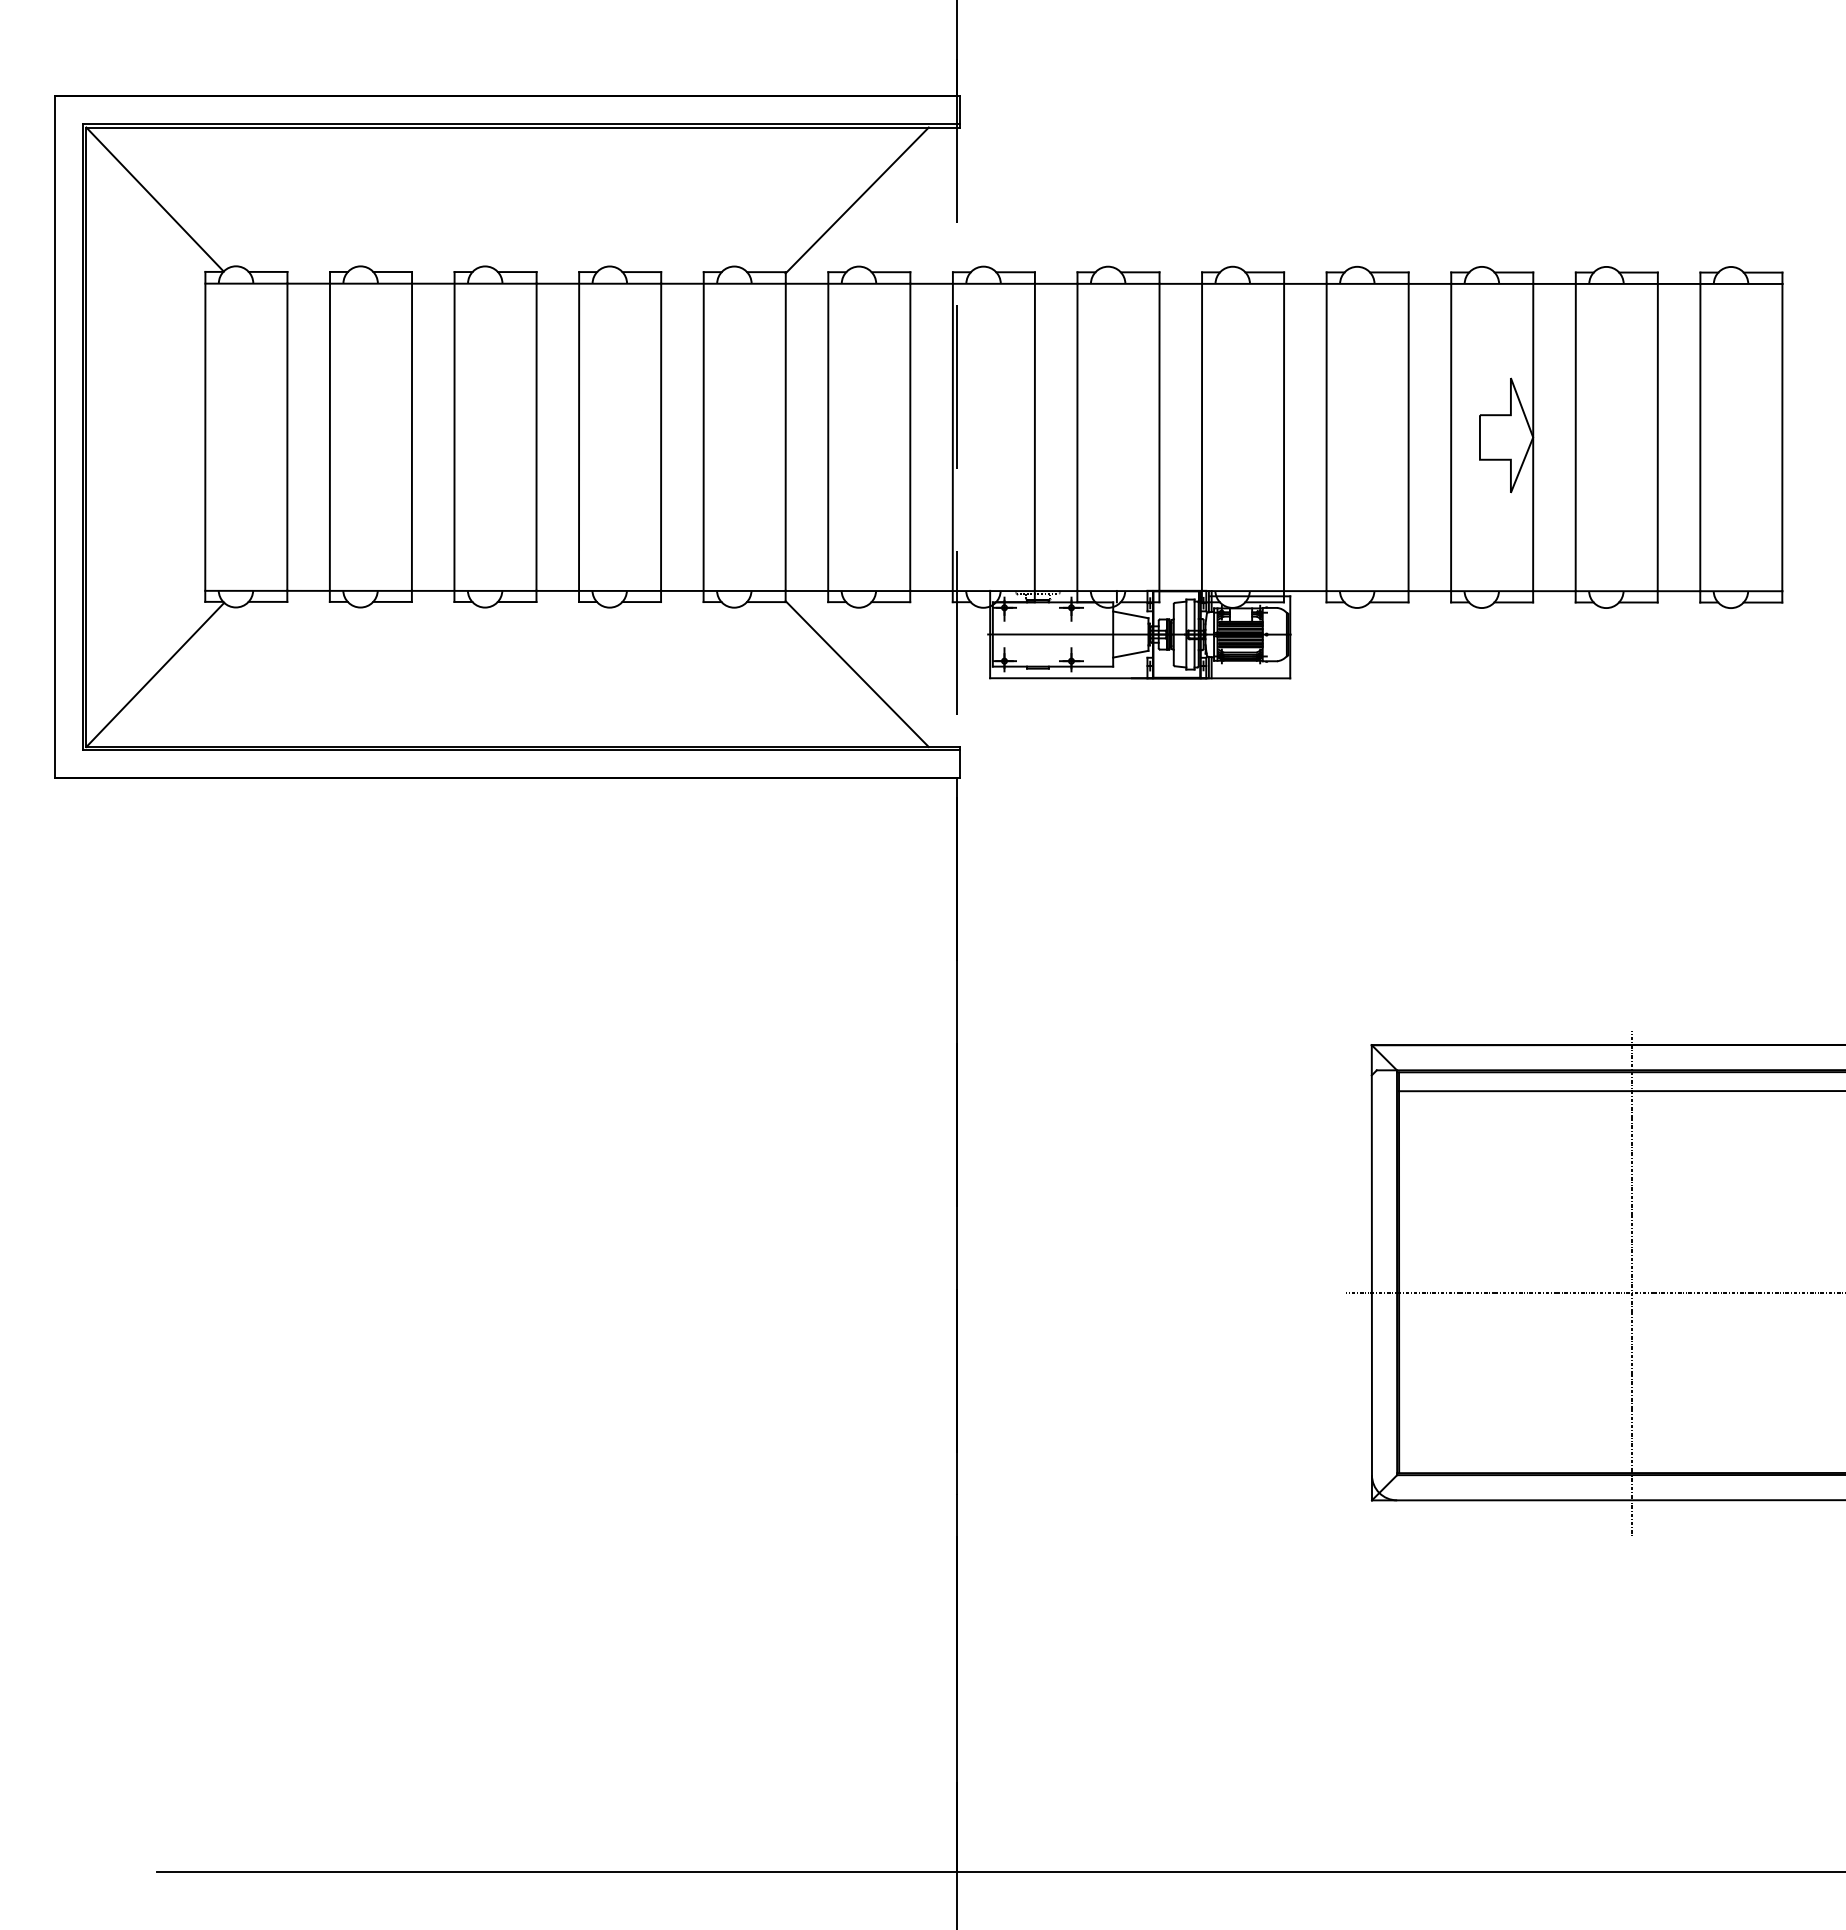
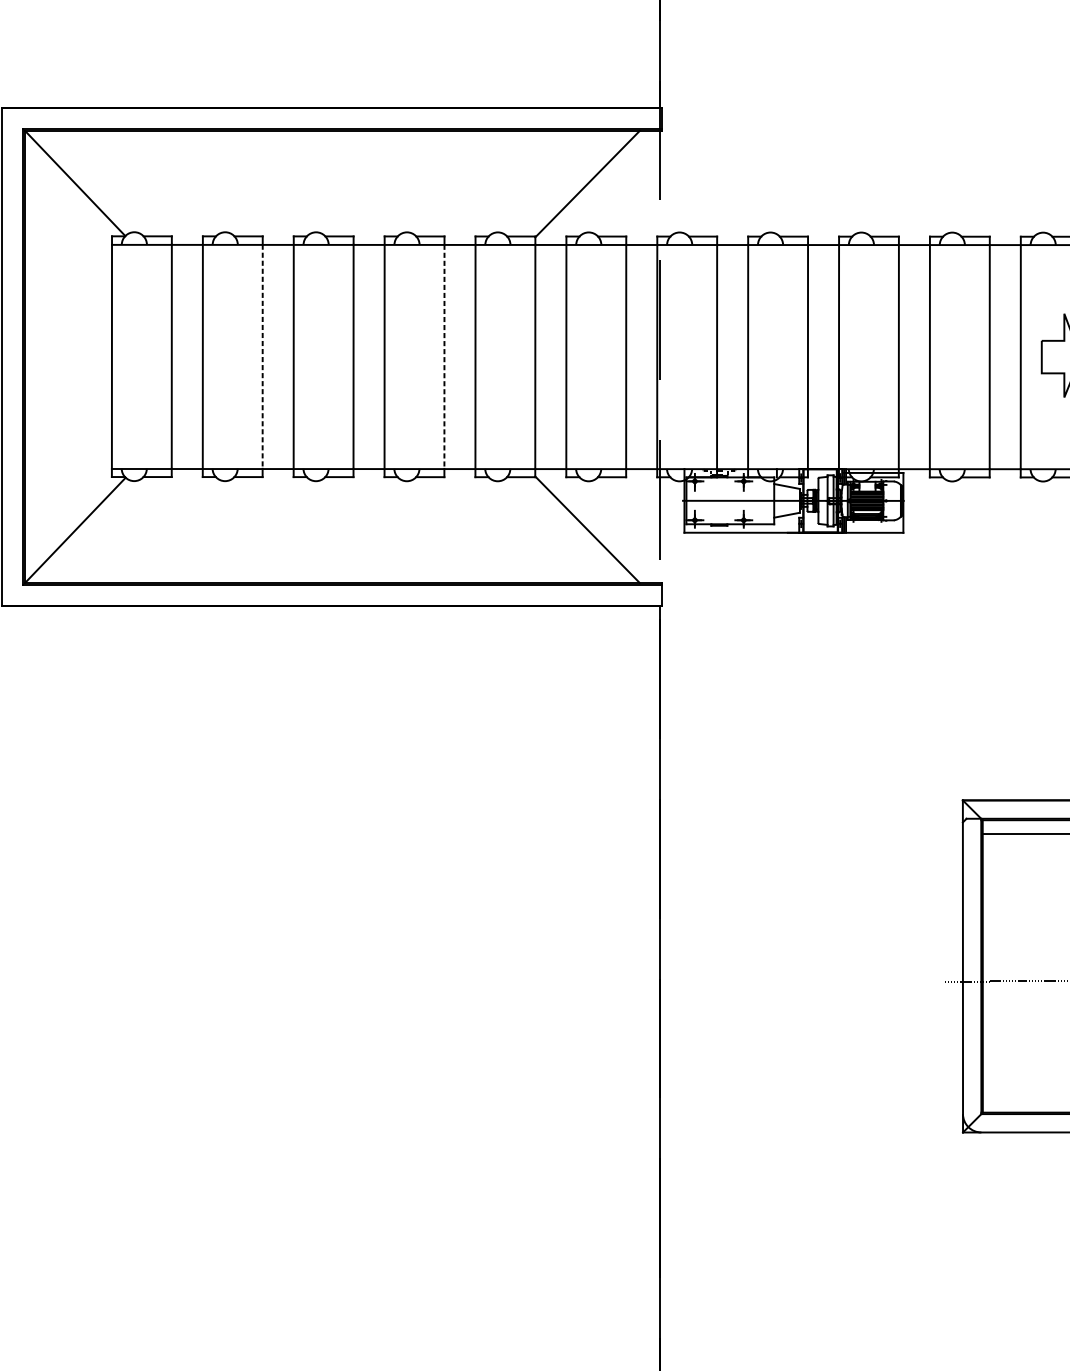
line: (411, 436) -> (262, 356), solid -> dashed
line: (661, 437) -> (444, 357), solid -> dashed

